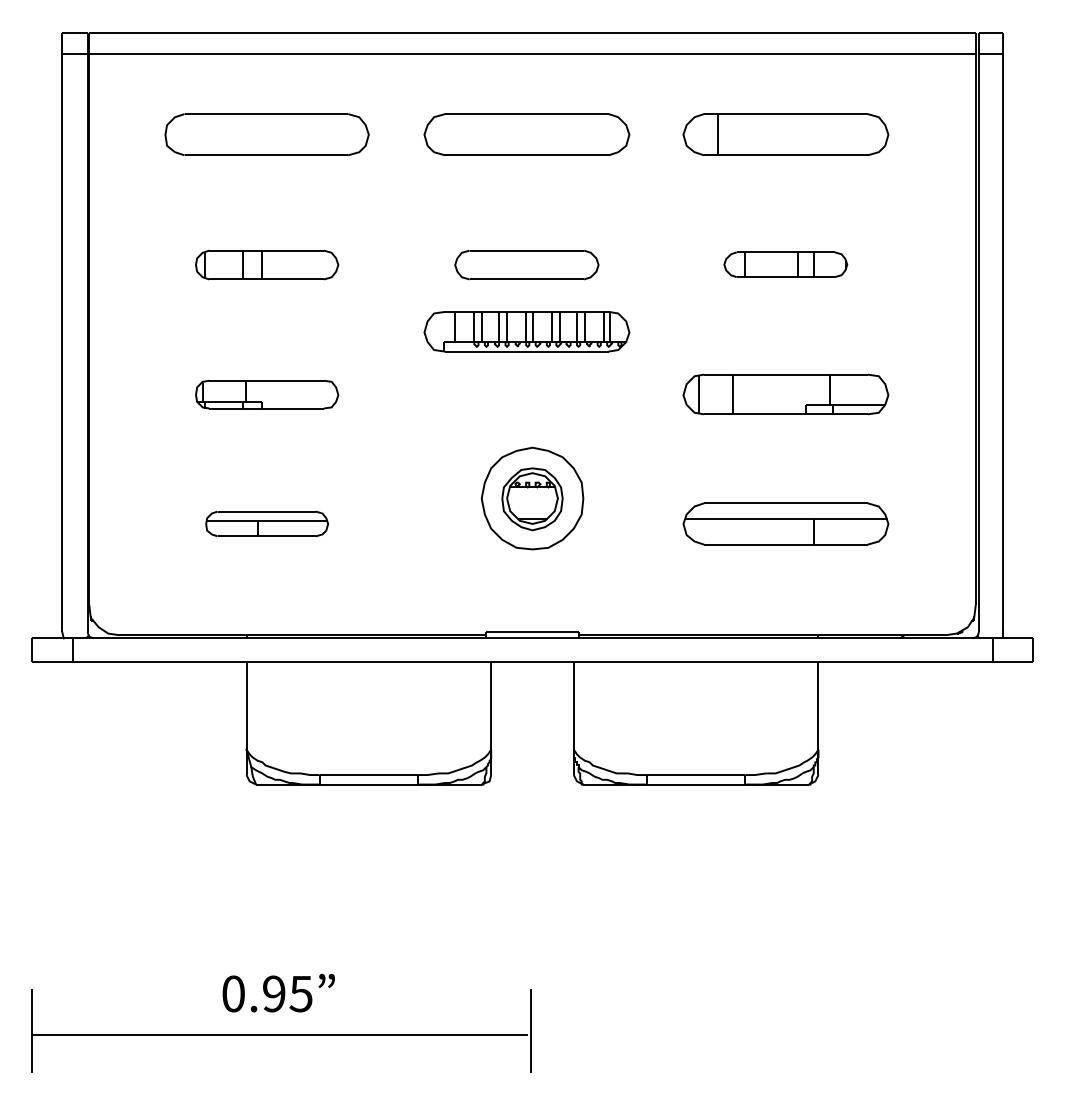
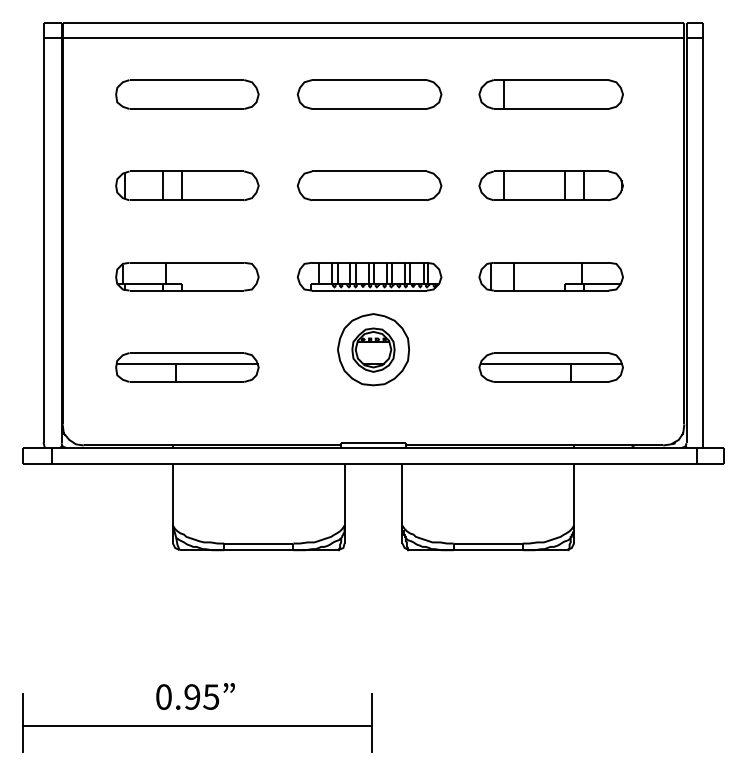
part: (267, 264) -> (187, 185), size x1.43
part: (526, 264) -> (369, 185), size x1.43
part: (784, 264) -> (550, 185), size x1.67
part: (526, 331) -> (369, 276), moved
part: (267, 394) -> (187, 276), size x1.43
part: (267, 523) -> (187, 367), size x1.67

